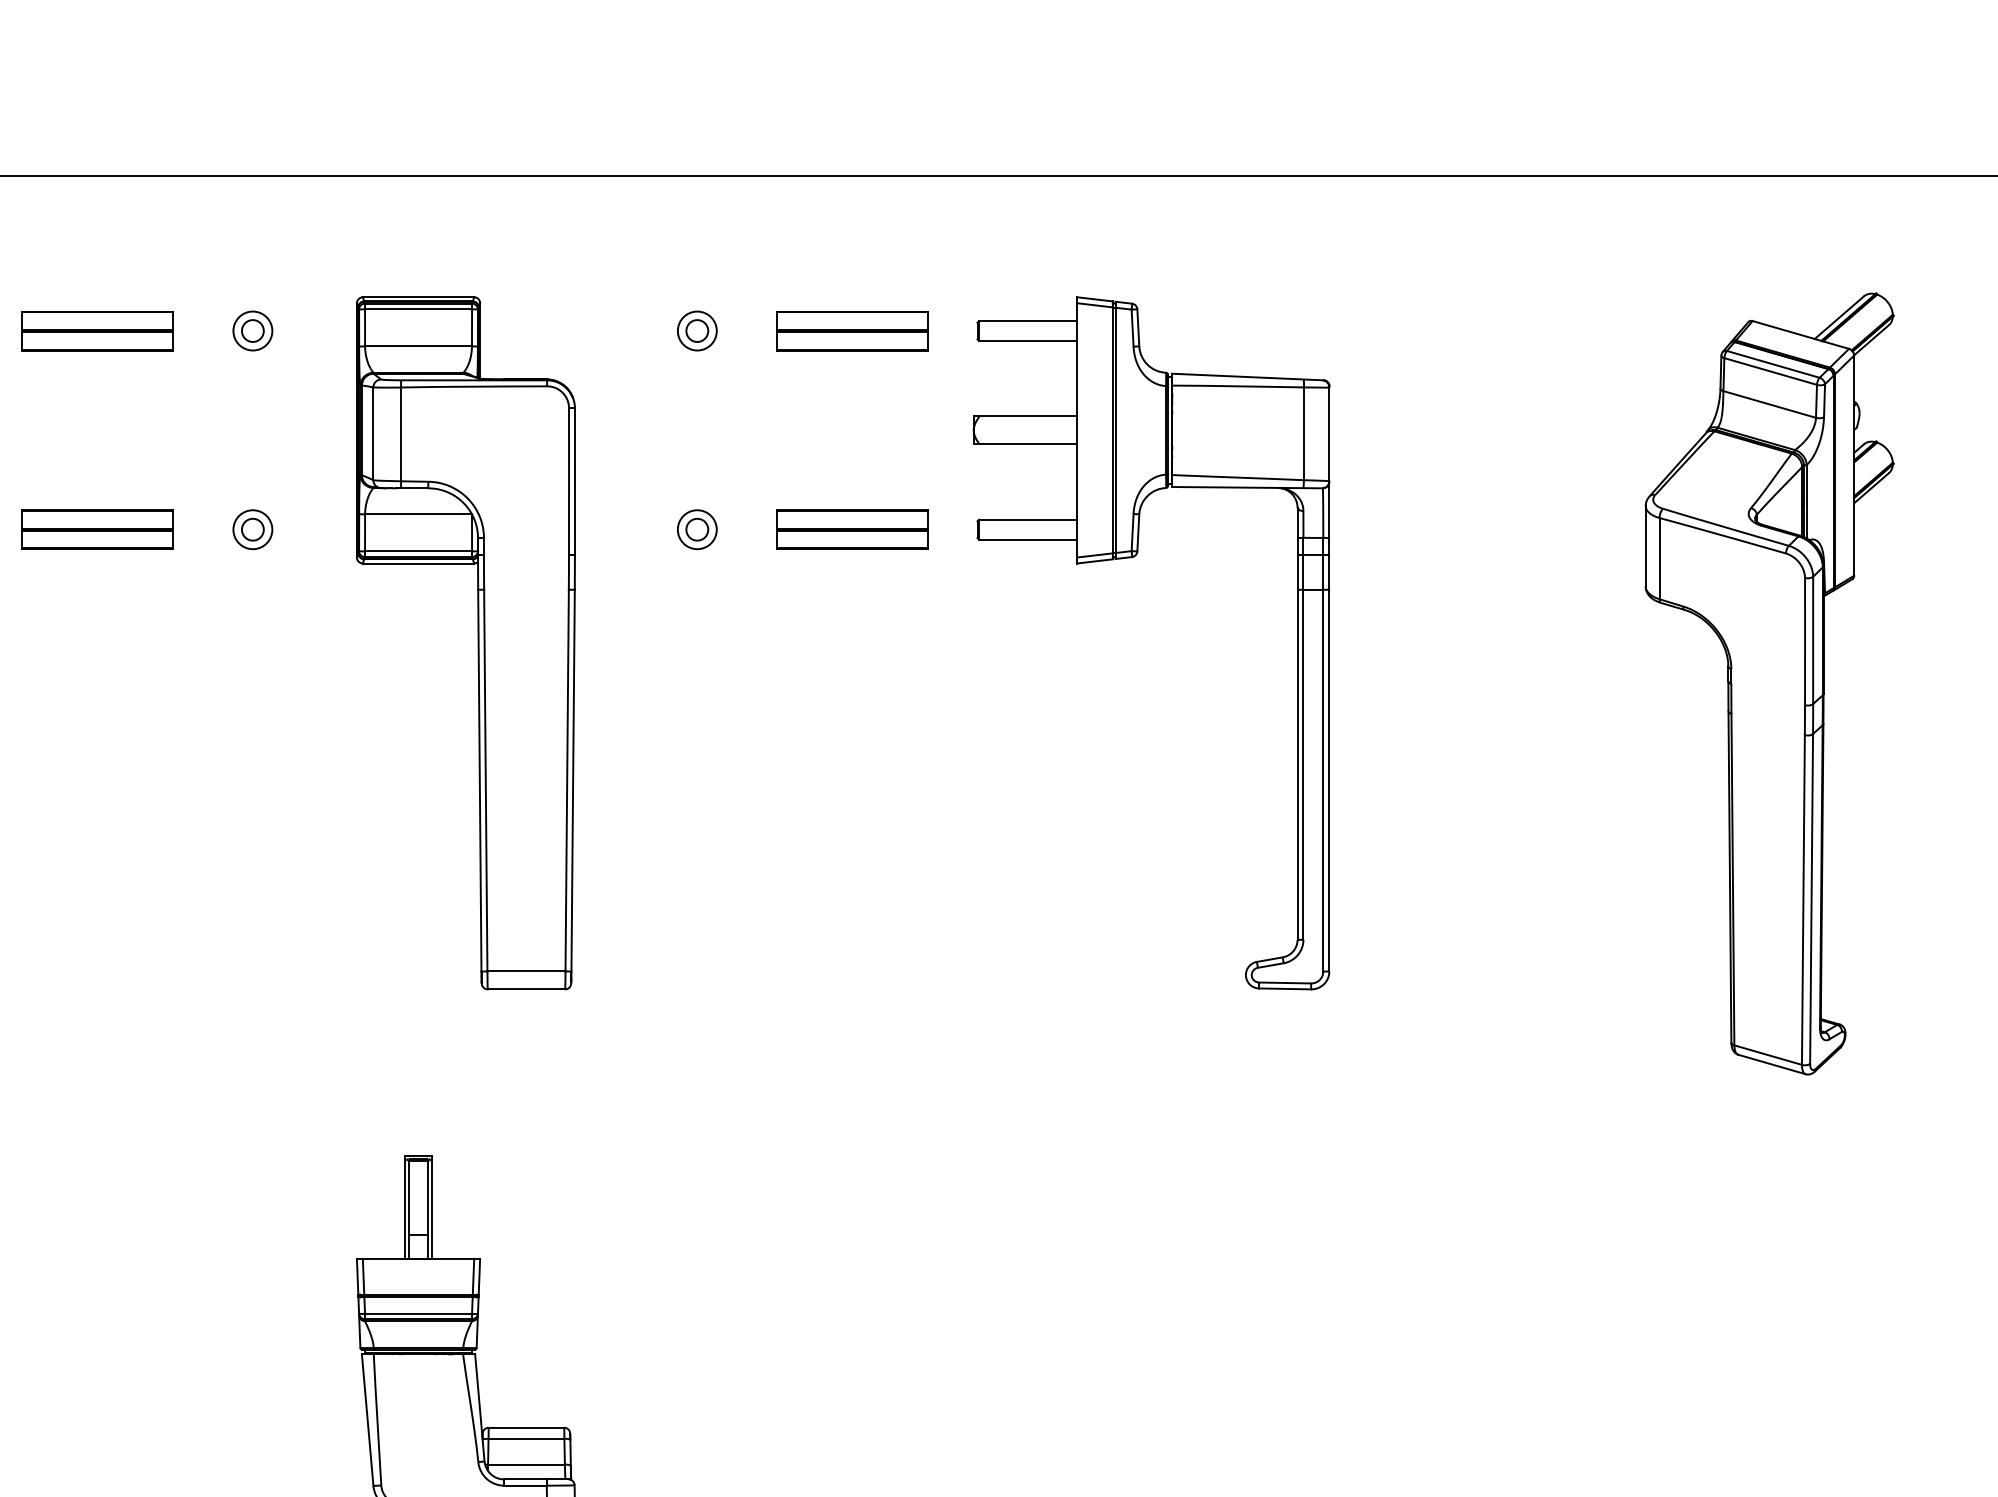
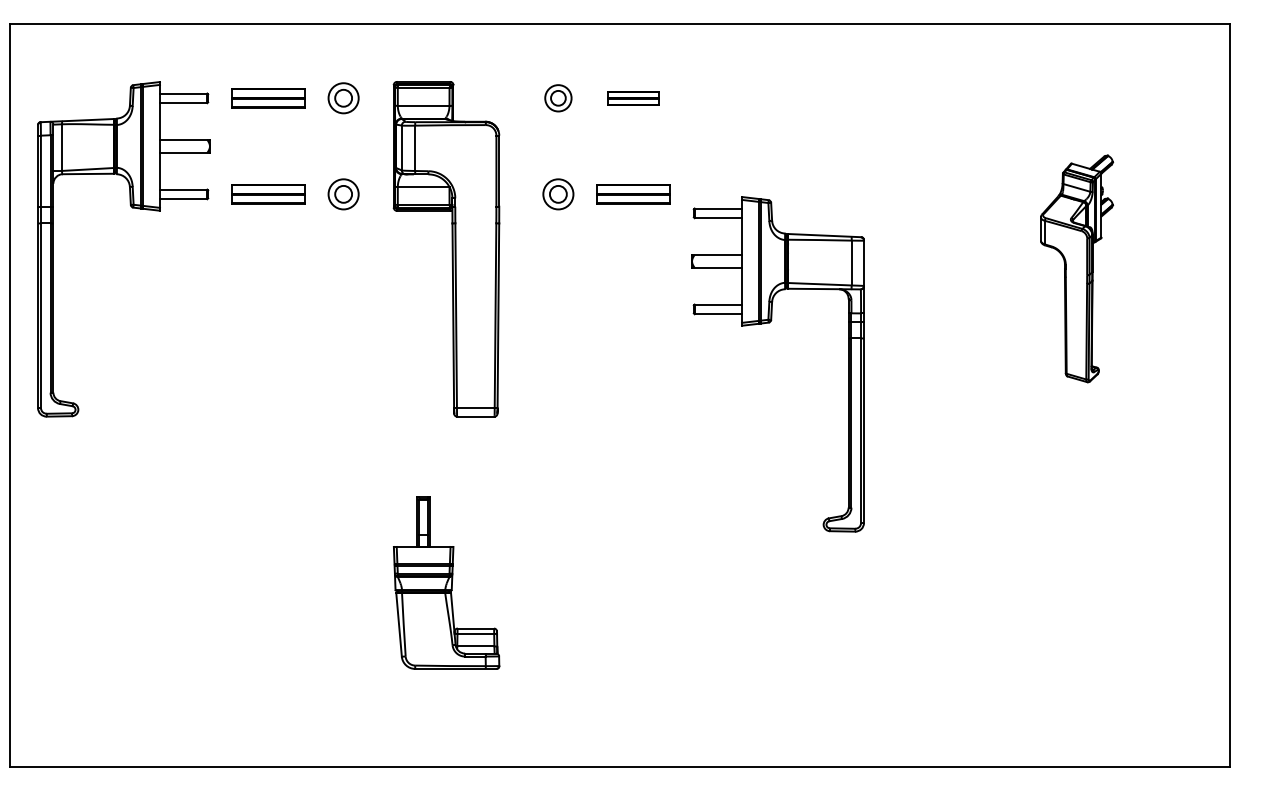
part: (252, 331) -> (343, 98), size x1.6
part: (697, 331) -> (558, 98), size x1.4
part: (852, 331) -> (633, 98), size x0.7
part: (252, 529) -> (343, 194), size x1.6
part: (697, 529) -> (558, 194), size x1.6
part: (1133, 558) -> (769, 323), moved
part: (1768, 682) -> (1076, 268), size x0.6

